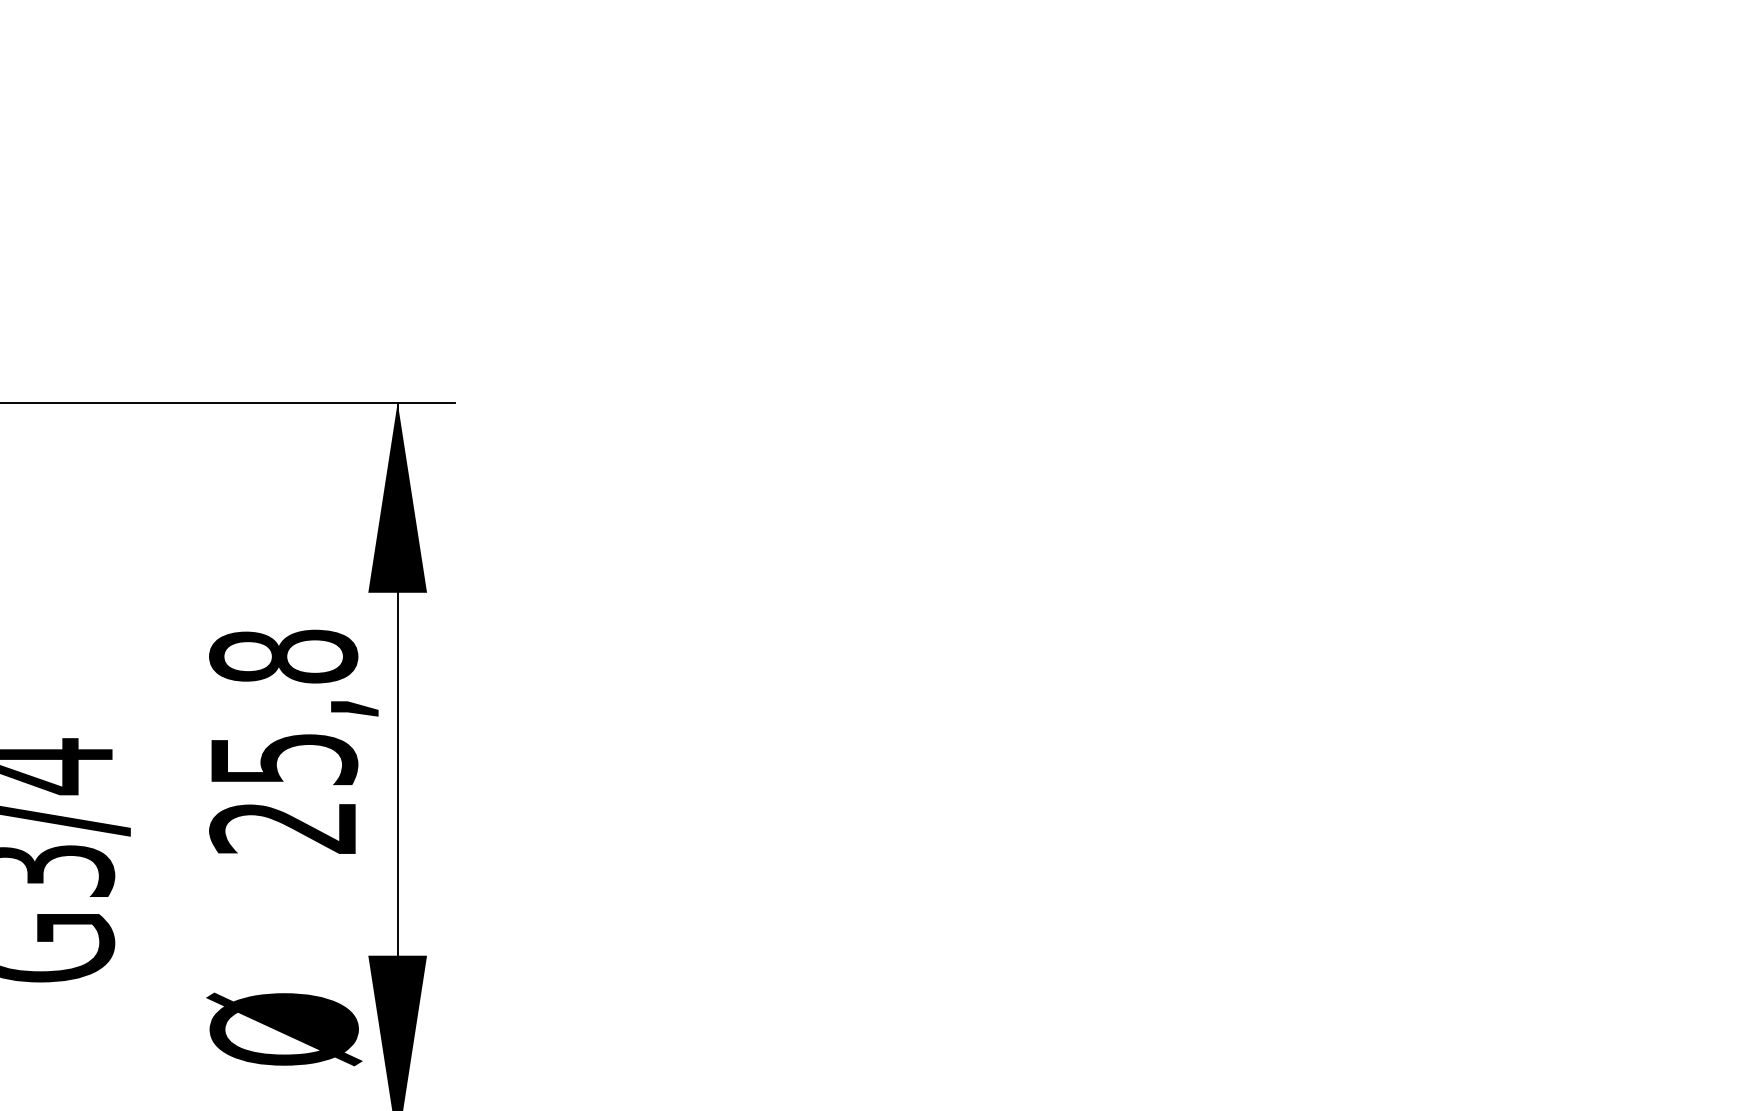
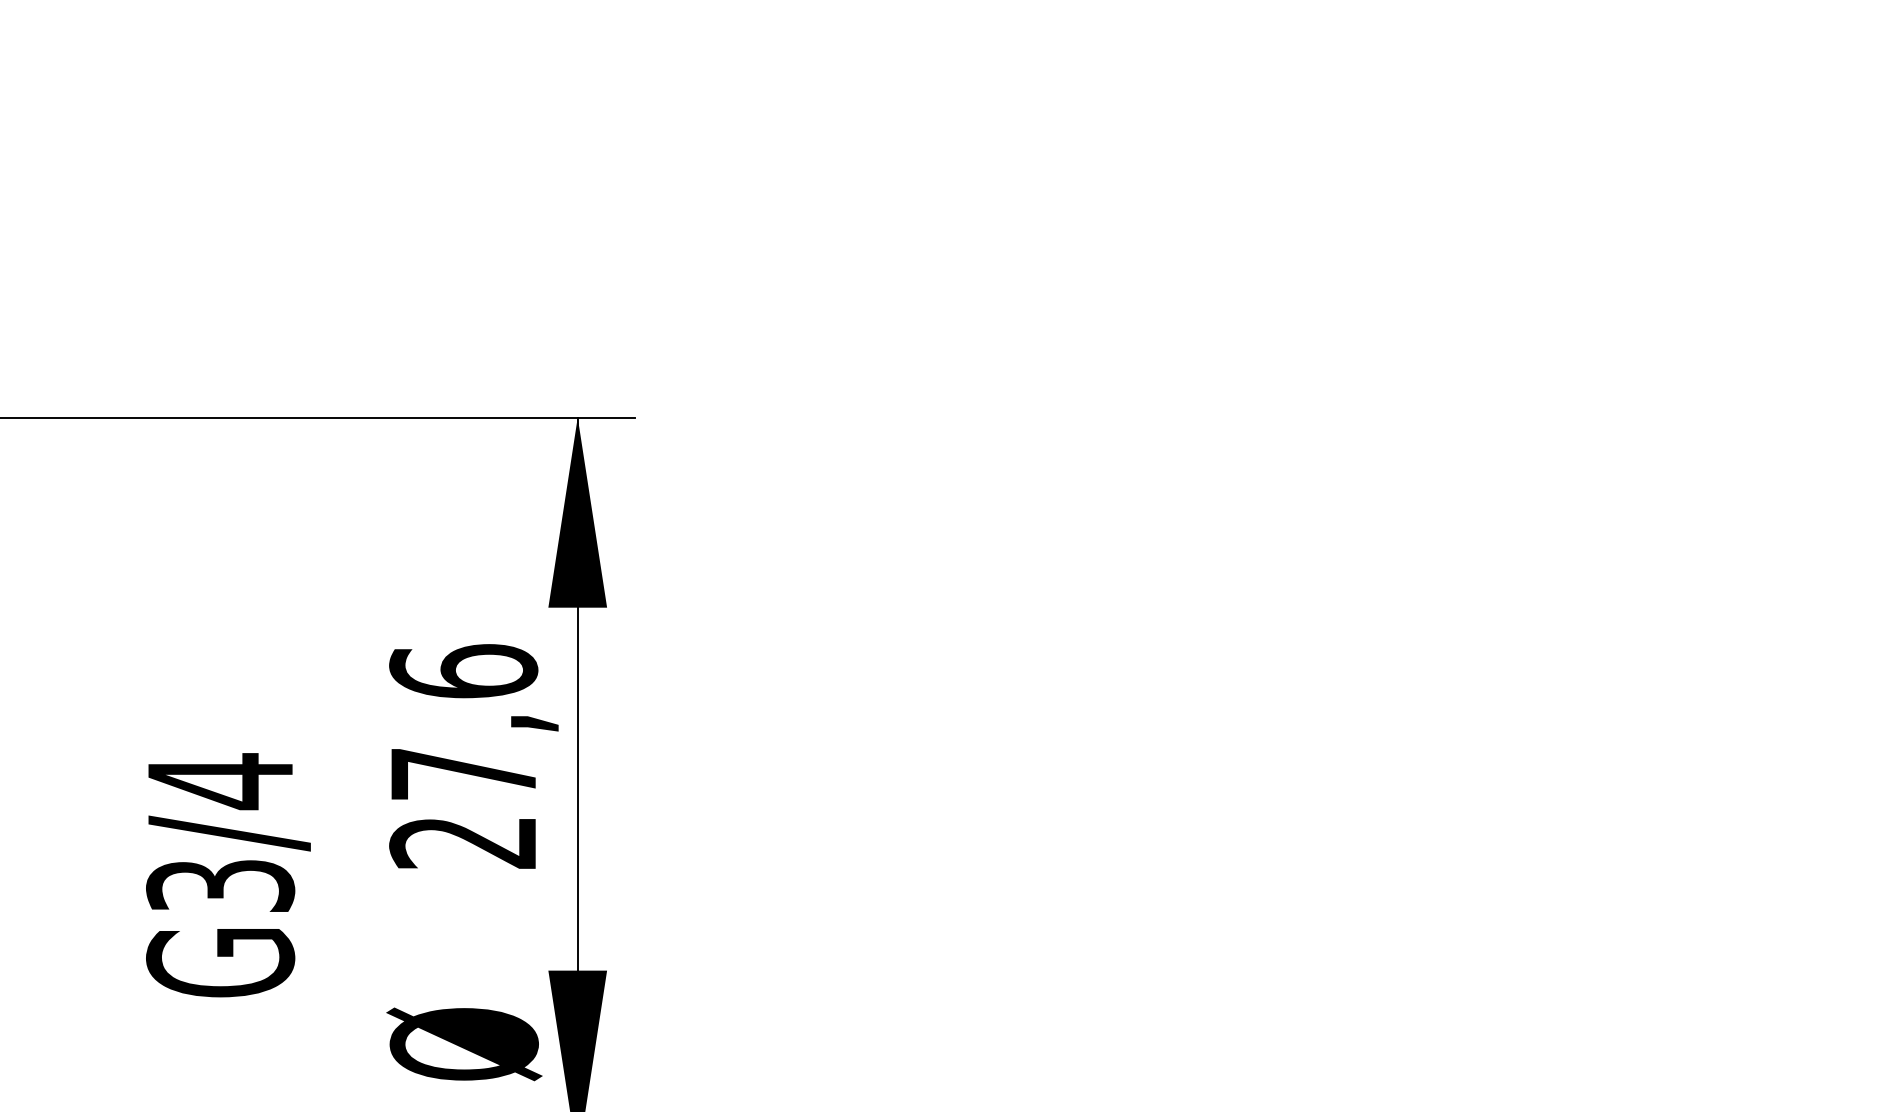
text: (283, 706) -> (463, 721), 25,8 -> 27,6

